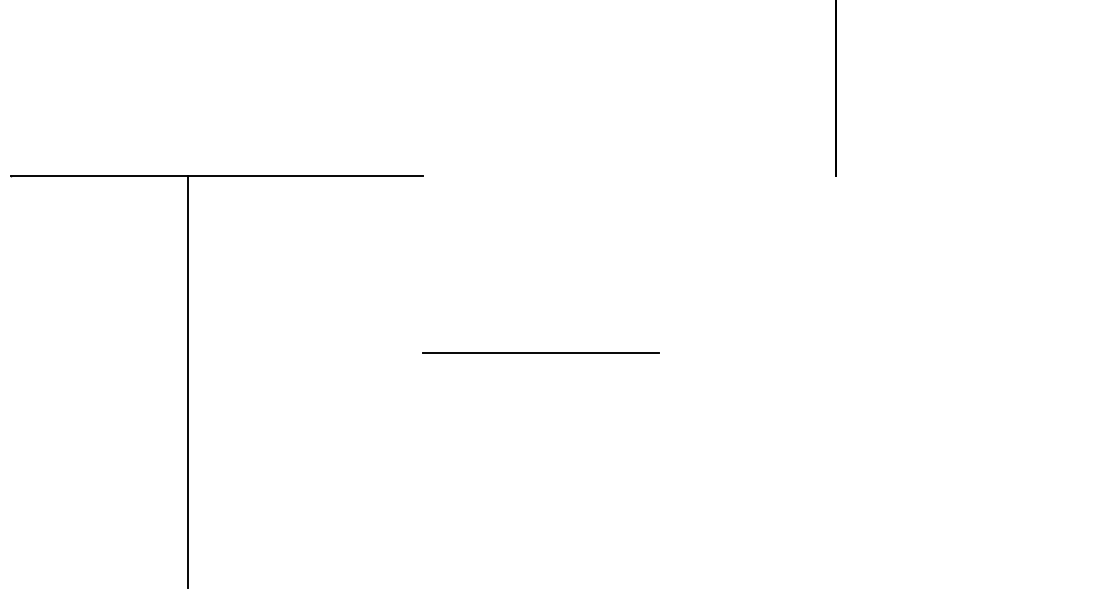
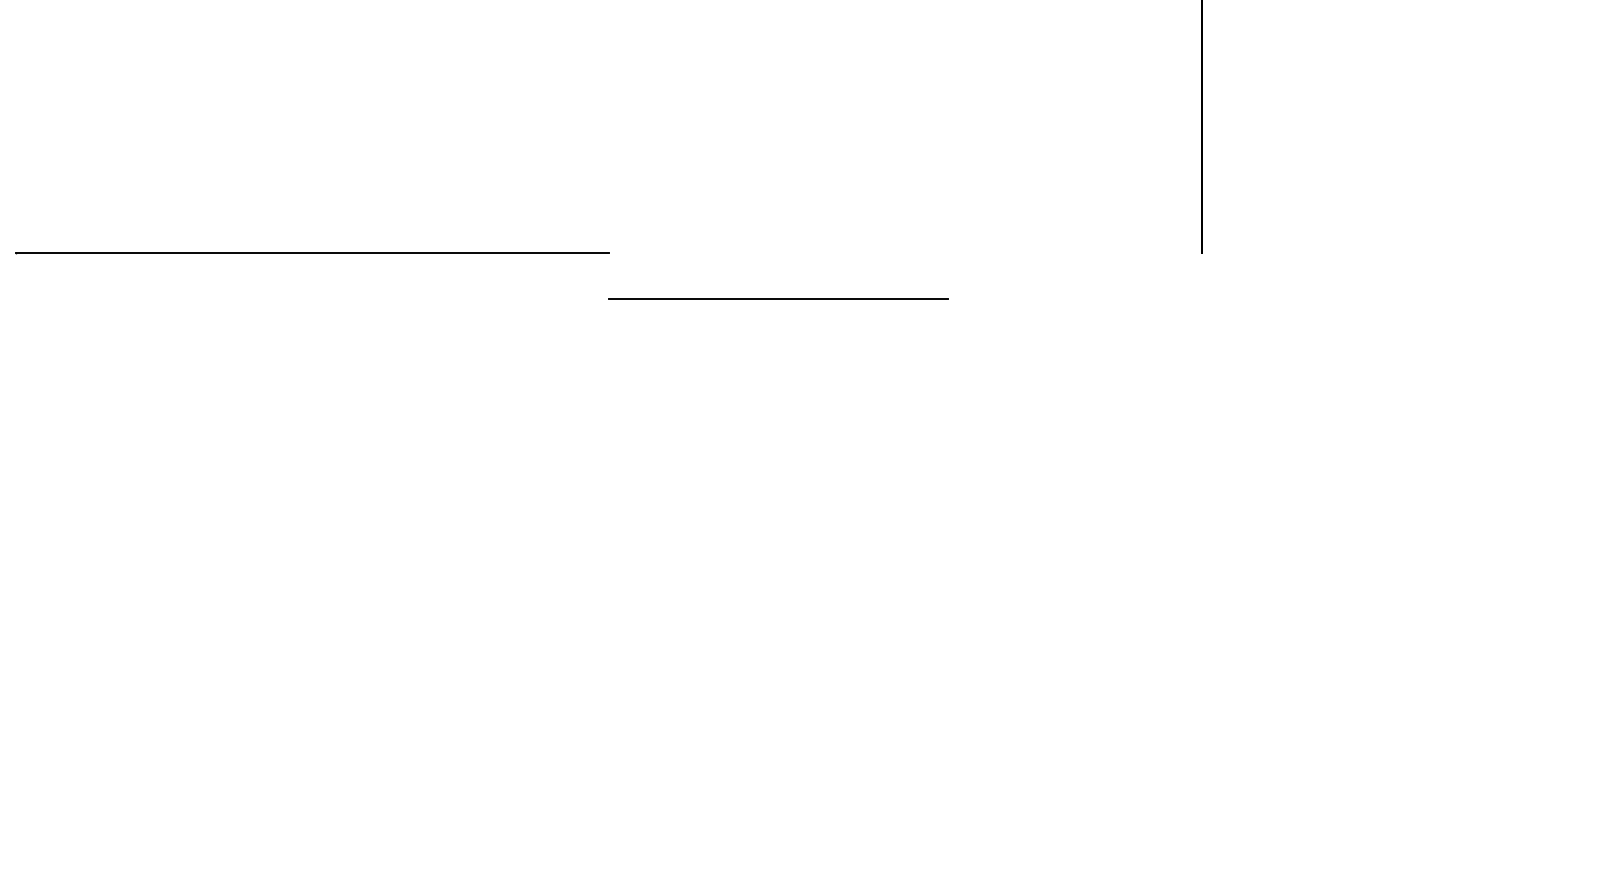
line: (540, 352) -> (777, 298), moved
line: (187, 382) -> (269, 550), removed

